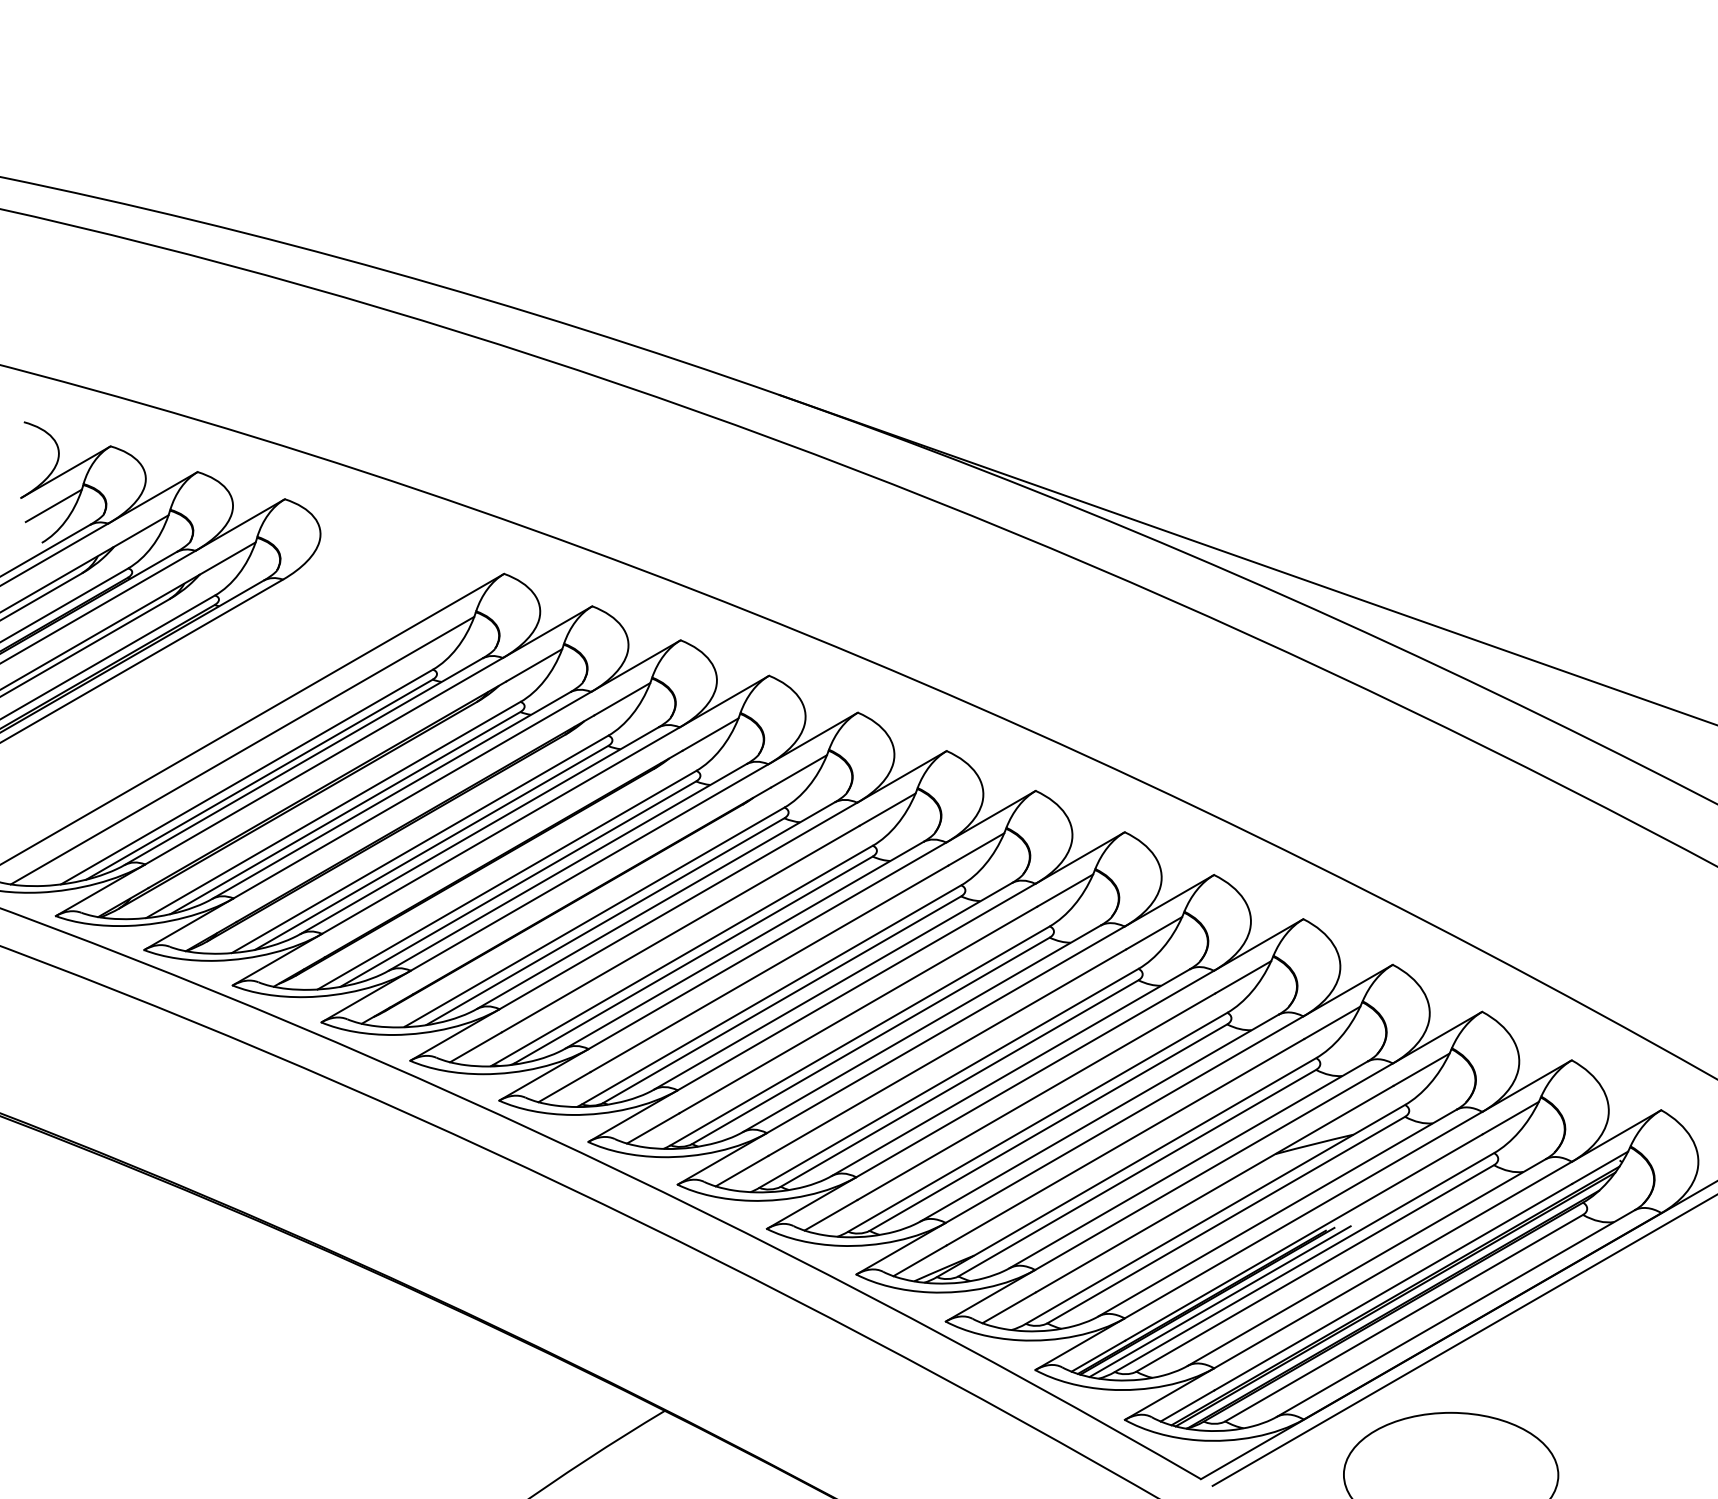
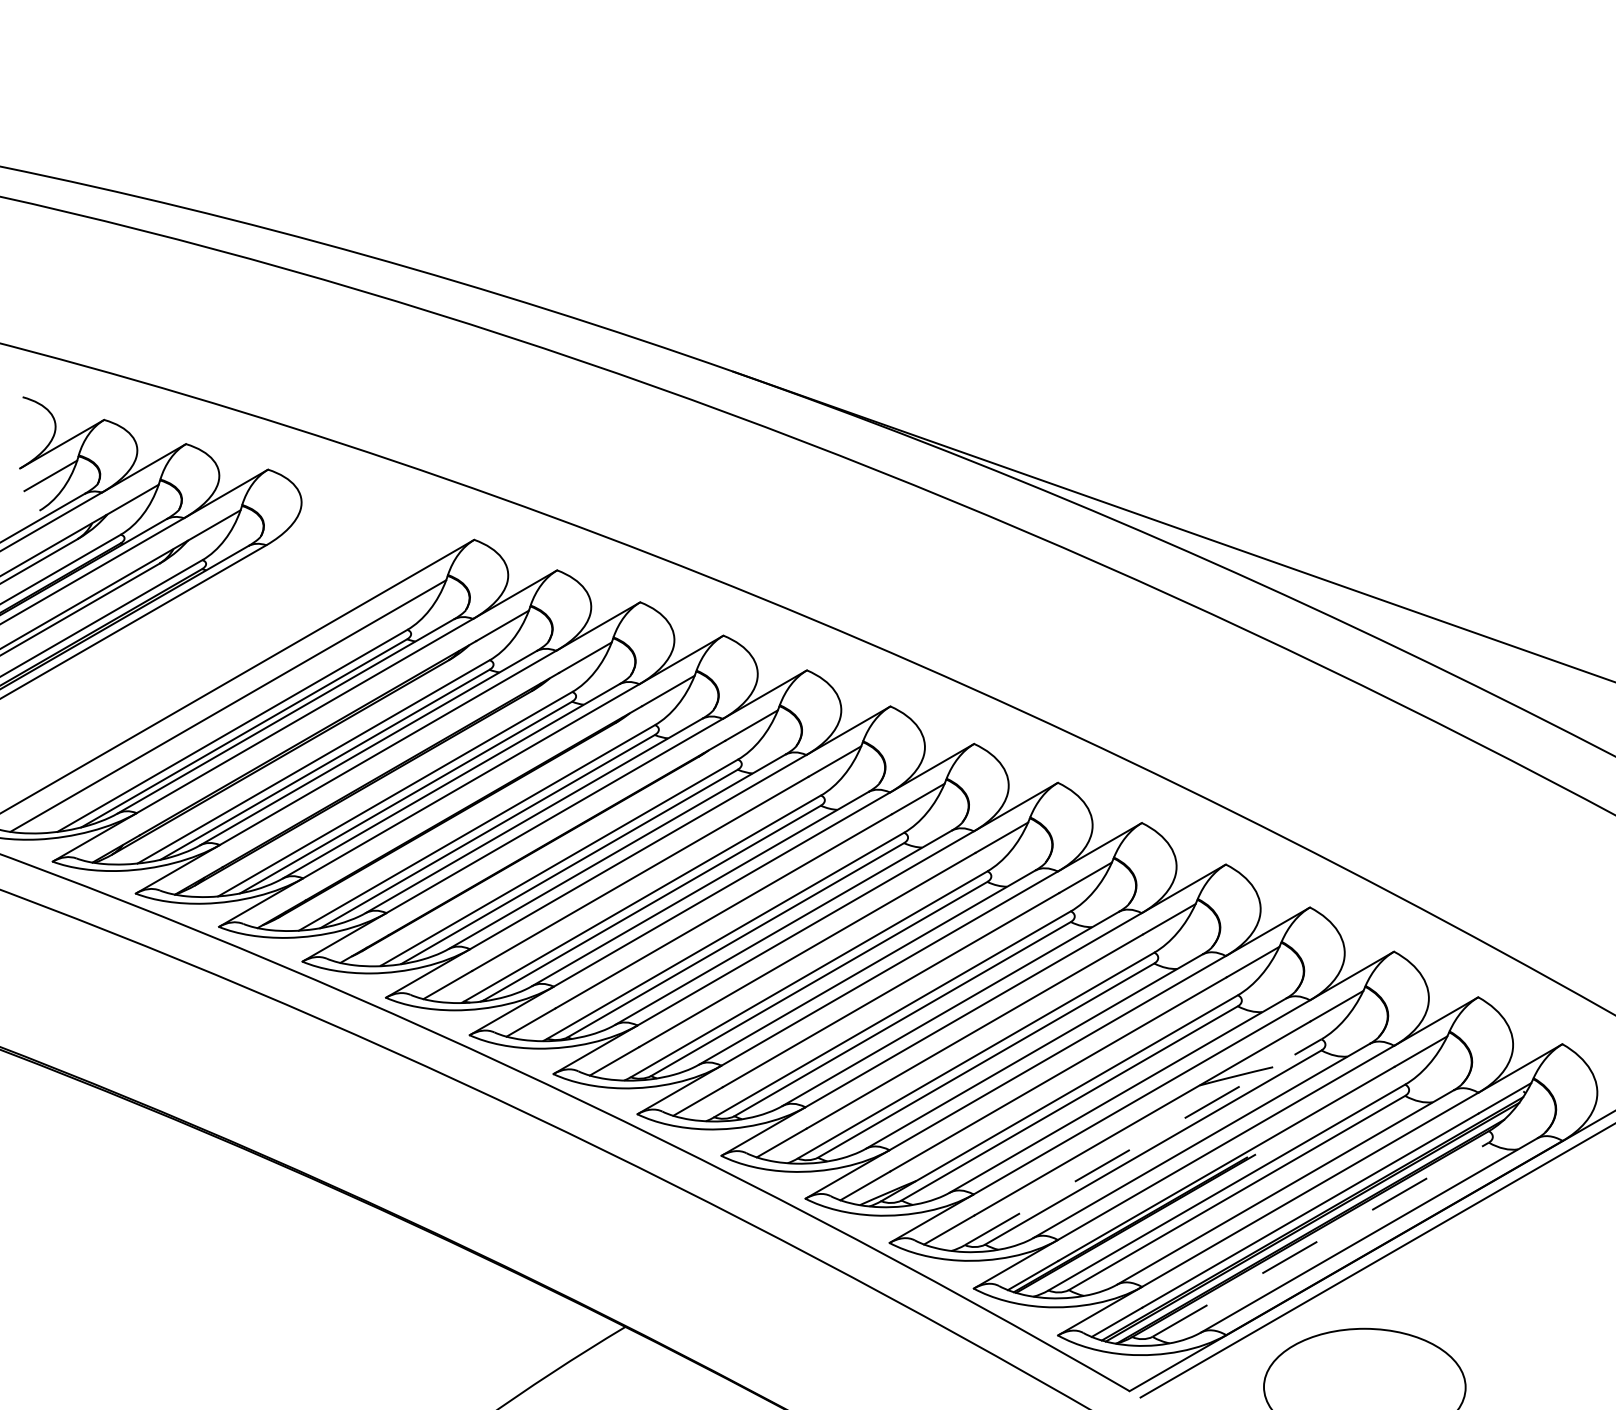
line: (1215, 1214) -> (1143, 1142), solid -> dashed
line: (1219, 1301) -> (1147, 1224), removed
line: (1404, 1318) -> (1320, 1240), solid -> dashed

